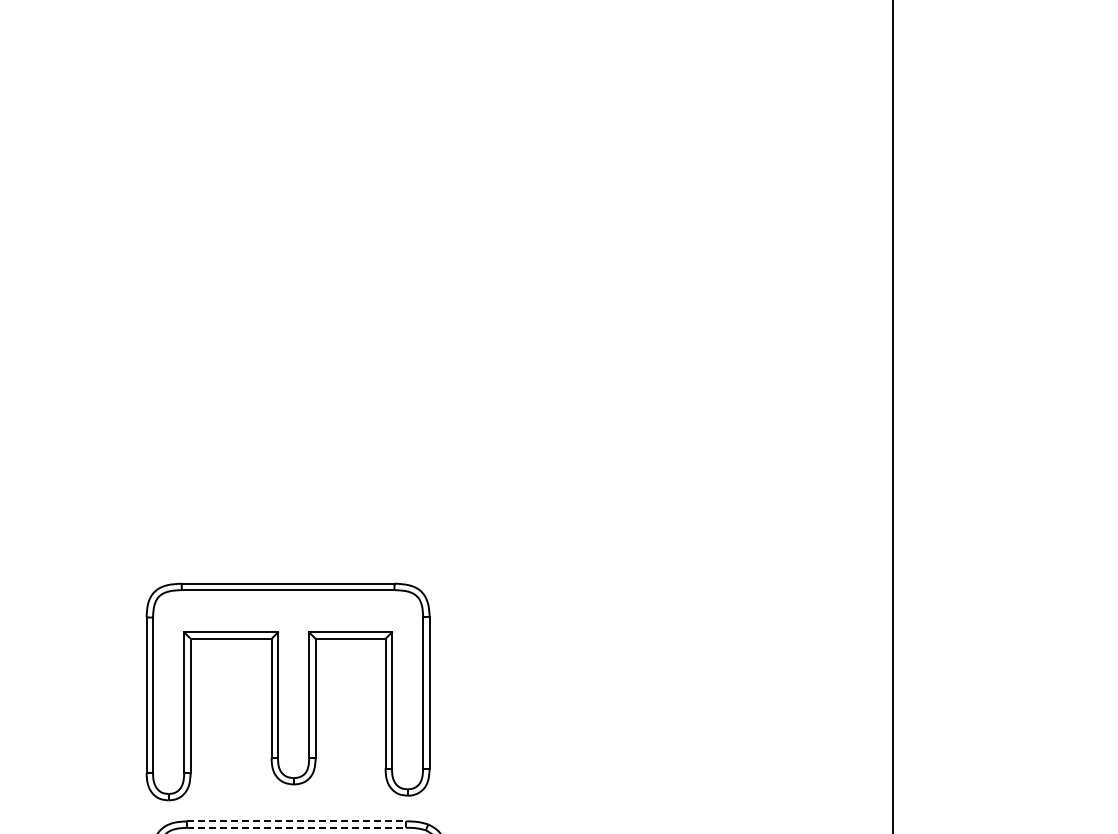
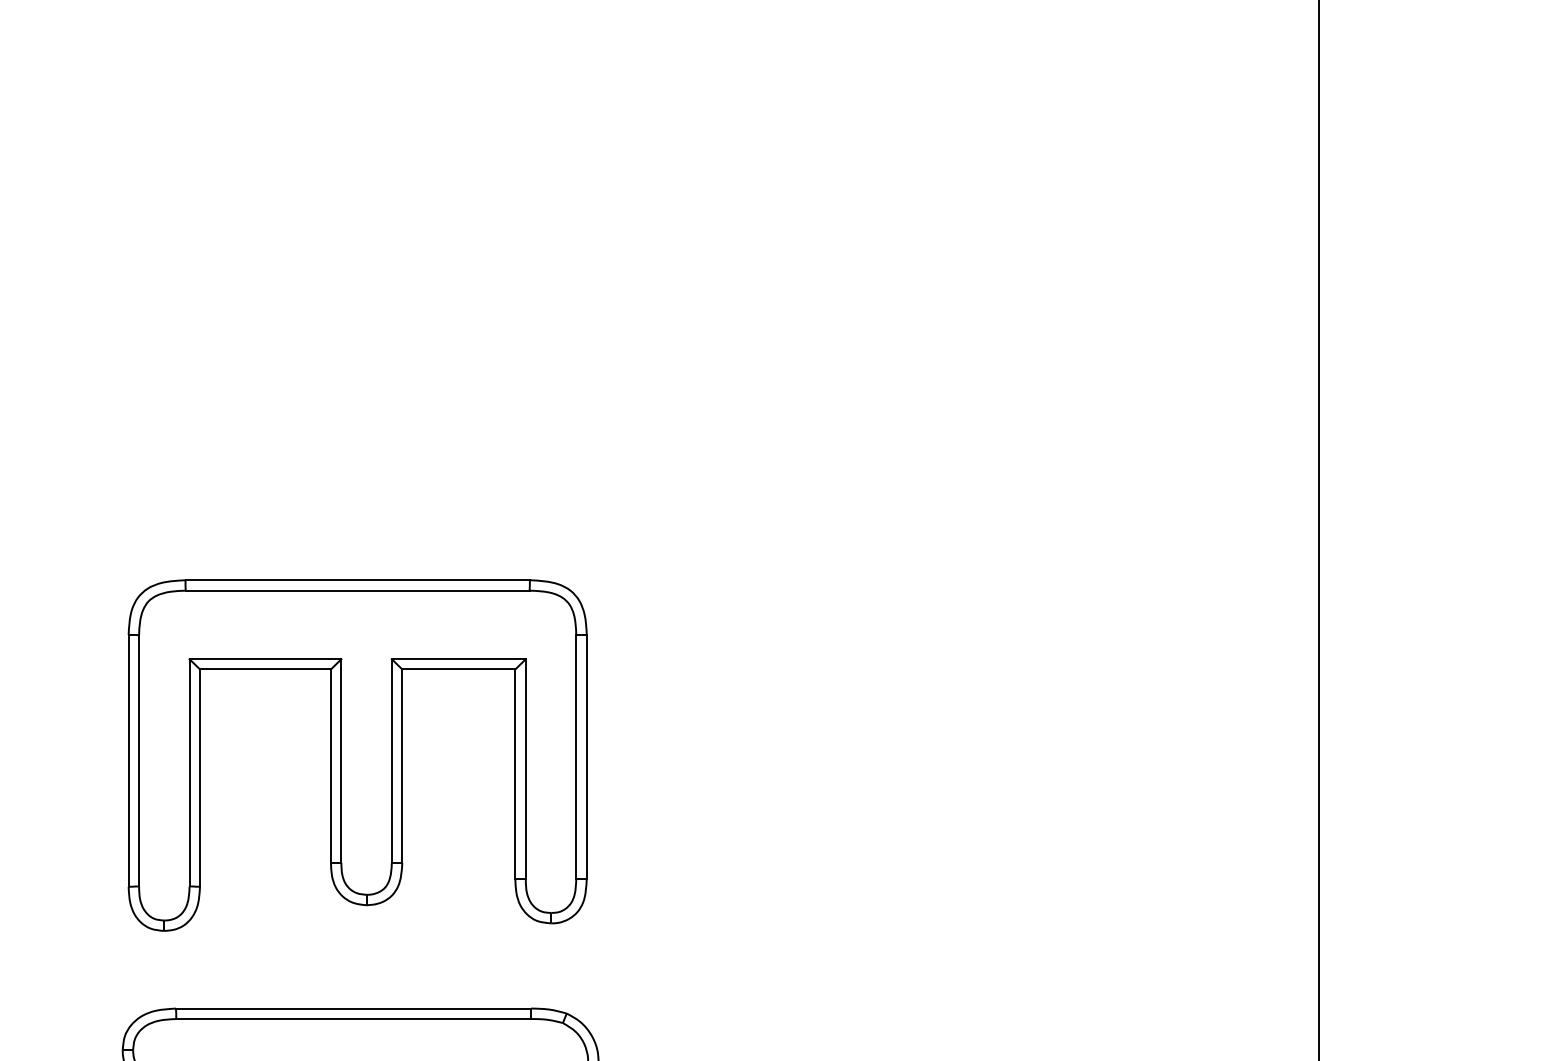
part: (287, 691) -> (356, 754), moved
line: (296, 821) -> (353, 1008), dashed -> solid
line: (296, 827) -> (353, 1018), dashed -> solid

